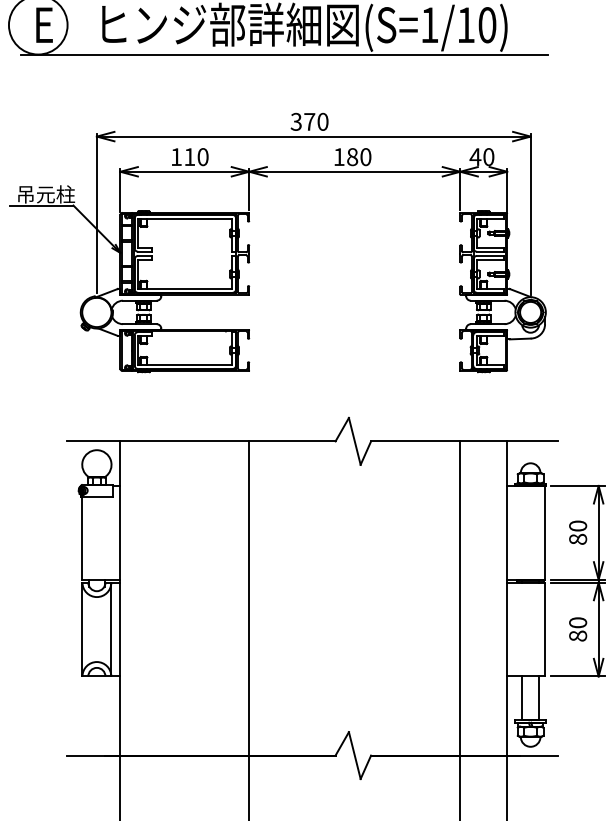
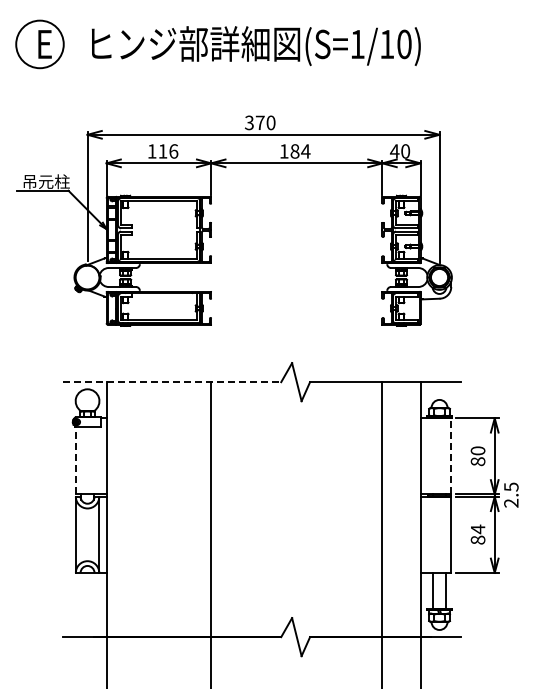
line: (284, 54) -> (239, 68), removed
text: (202, 157) -> (173, 151), 110 -> 116
text: (365, 157) -> (305, 151), 180 -> 184
line: (201, 441) -> (172, 382), solid -> dashed
line: (545, 531) -> (451, 455), solid -> dashed
line: (82, 537) -> (75, 460), solid -> dashed
text: (577, 622) -> (477, 529), 80 -> 84

